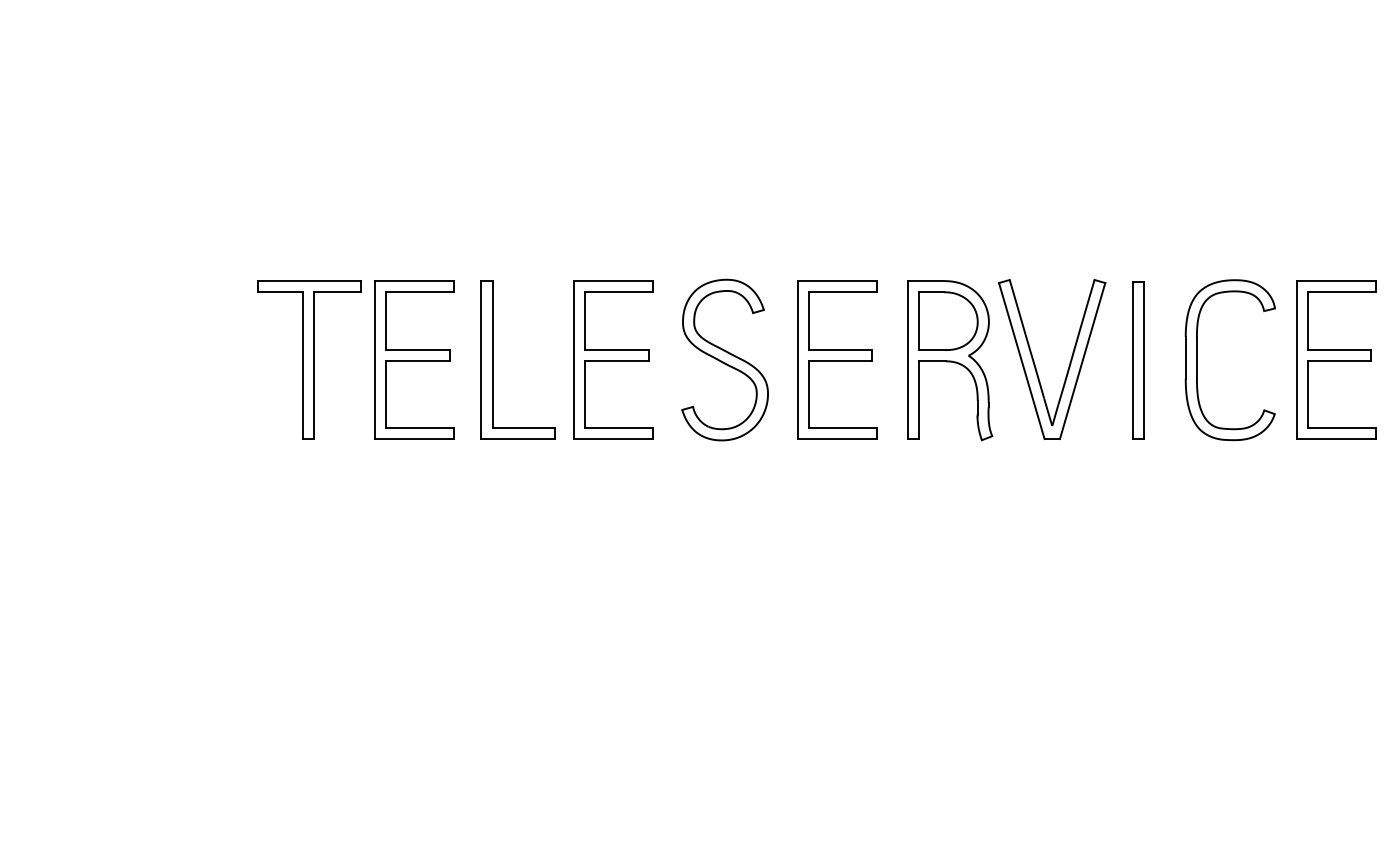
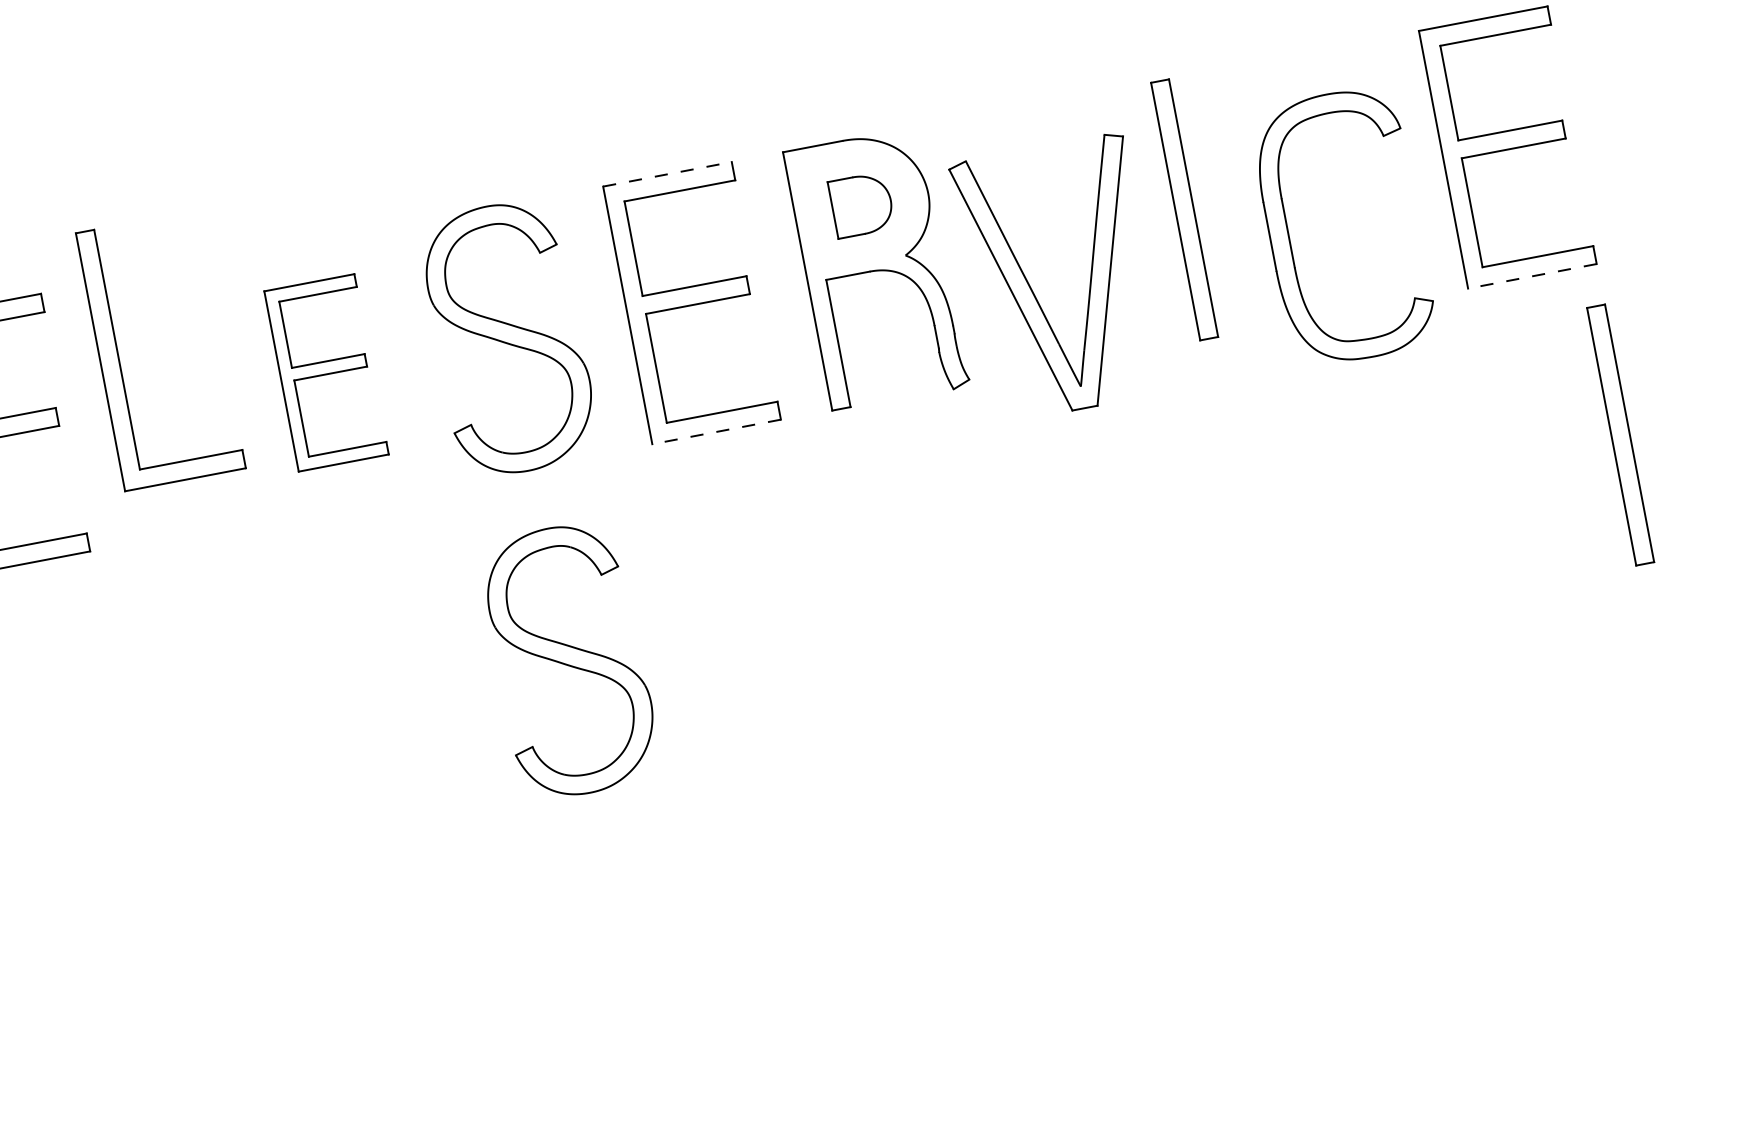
line: (837, 281) -> (668, 174), solid -> dashed
part: (948, 320) -> (861, 204), size x0.6
part: (493, 359) -> (120, 357), moved
part: (613, 359) -> (326, 372), size x0.7
part: (1197, 360) -> (1290, 237), moved
part: (1069, 362) -> (1089, 277), moved
line: (836, 438) -> (715, 431), solid -> dashed
line: (1335, 438) -> (1531, 276), solid -> dashed
part: (1370, 542) -> (1620, 435), added
part: (724, 556) -> (569, 659), added

